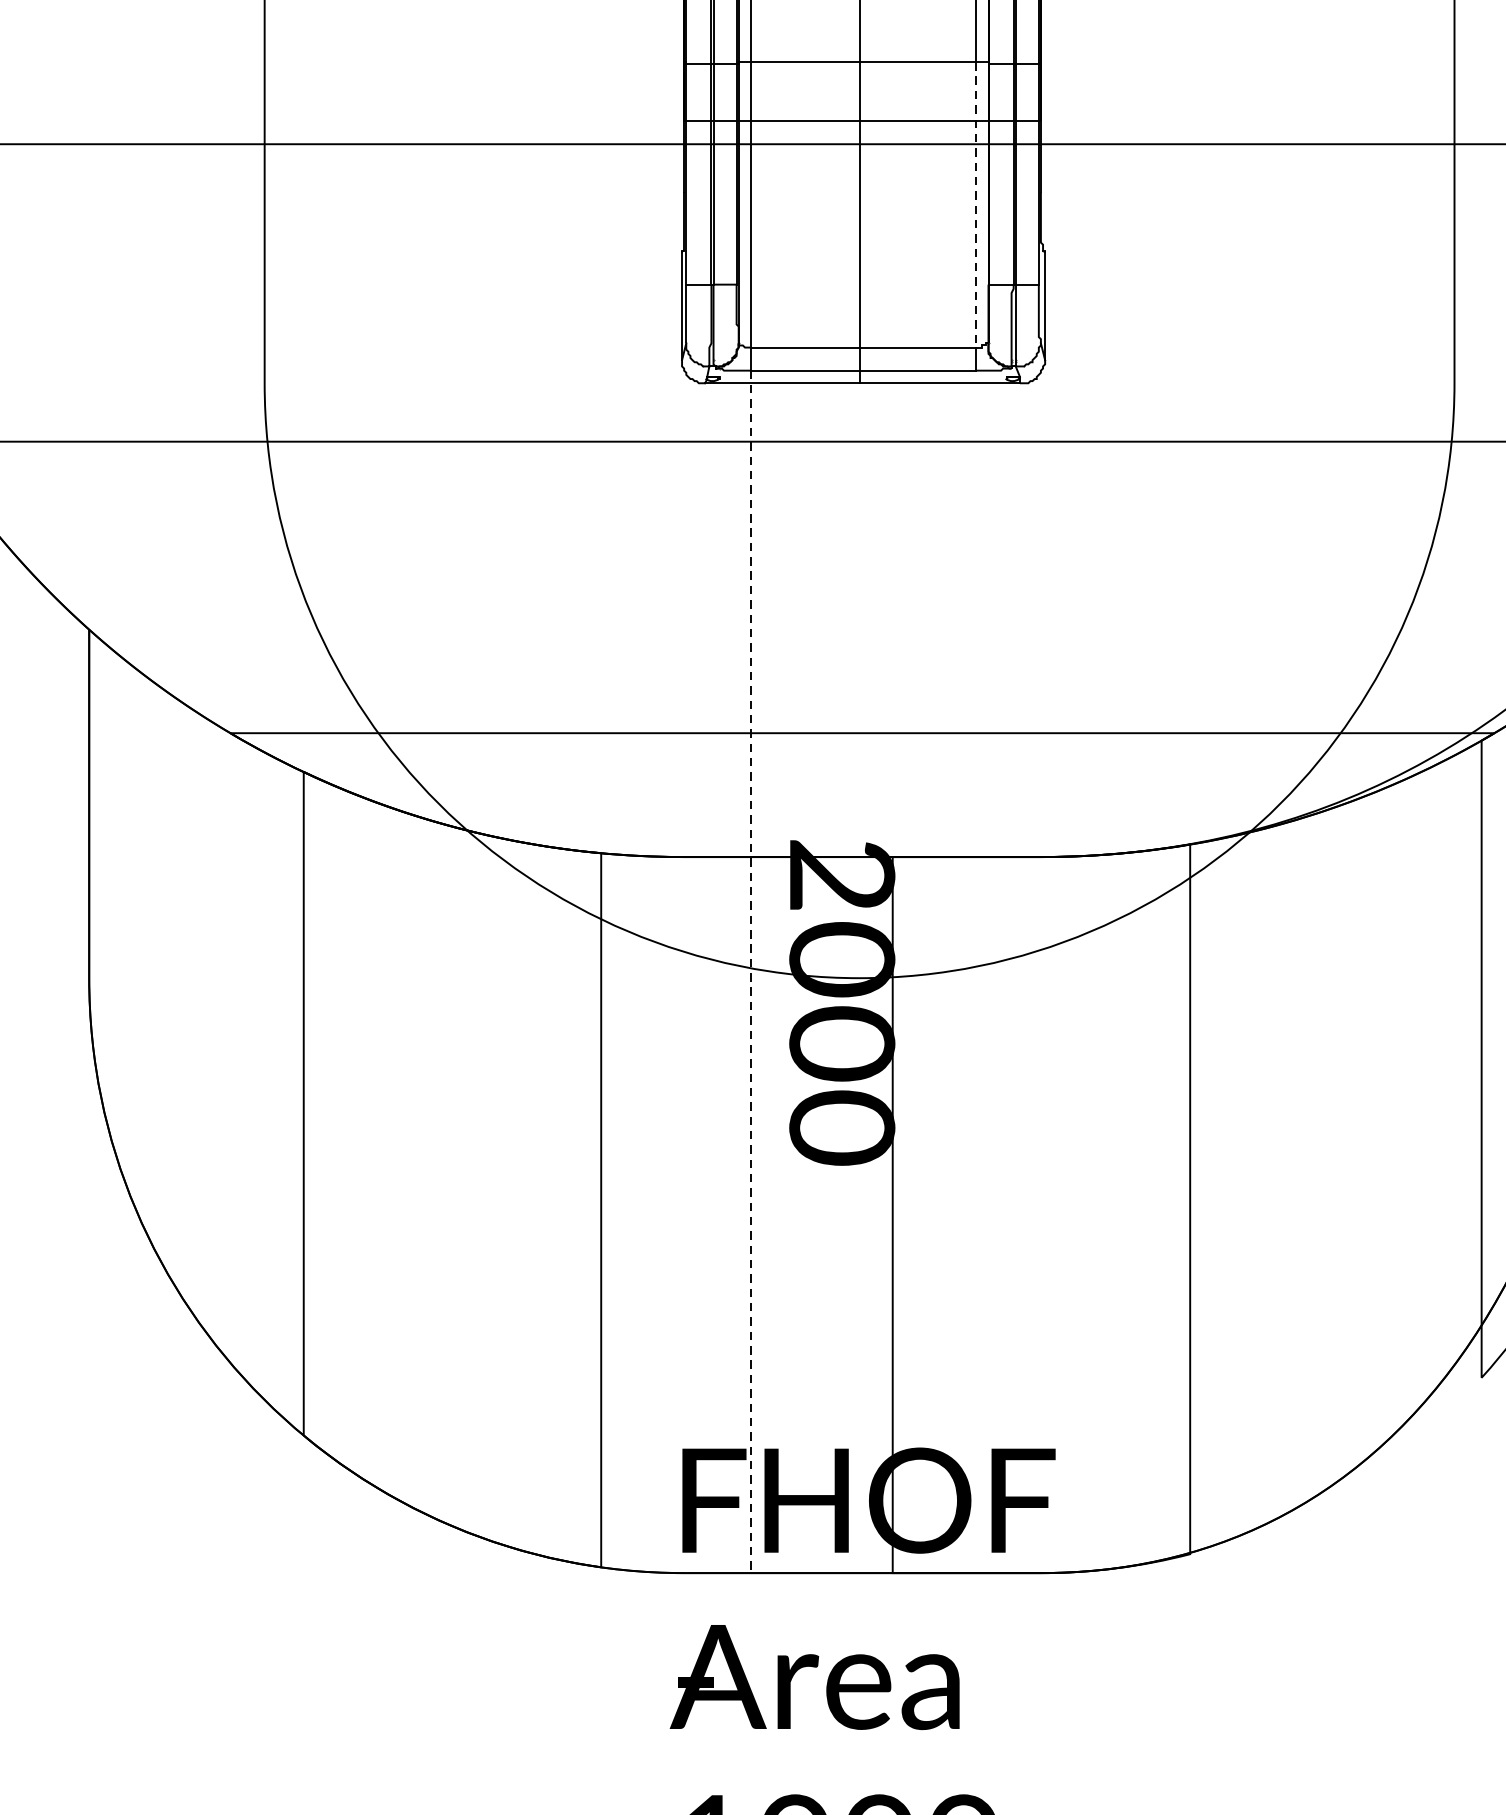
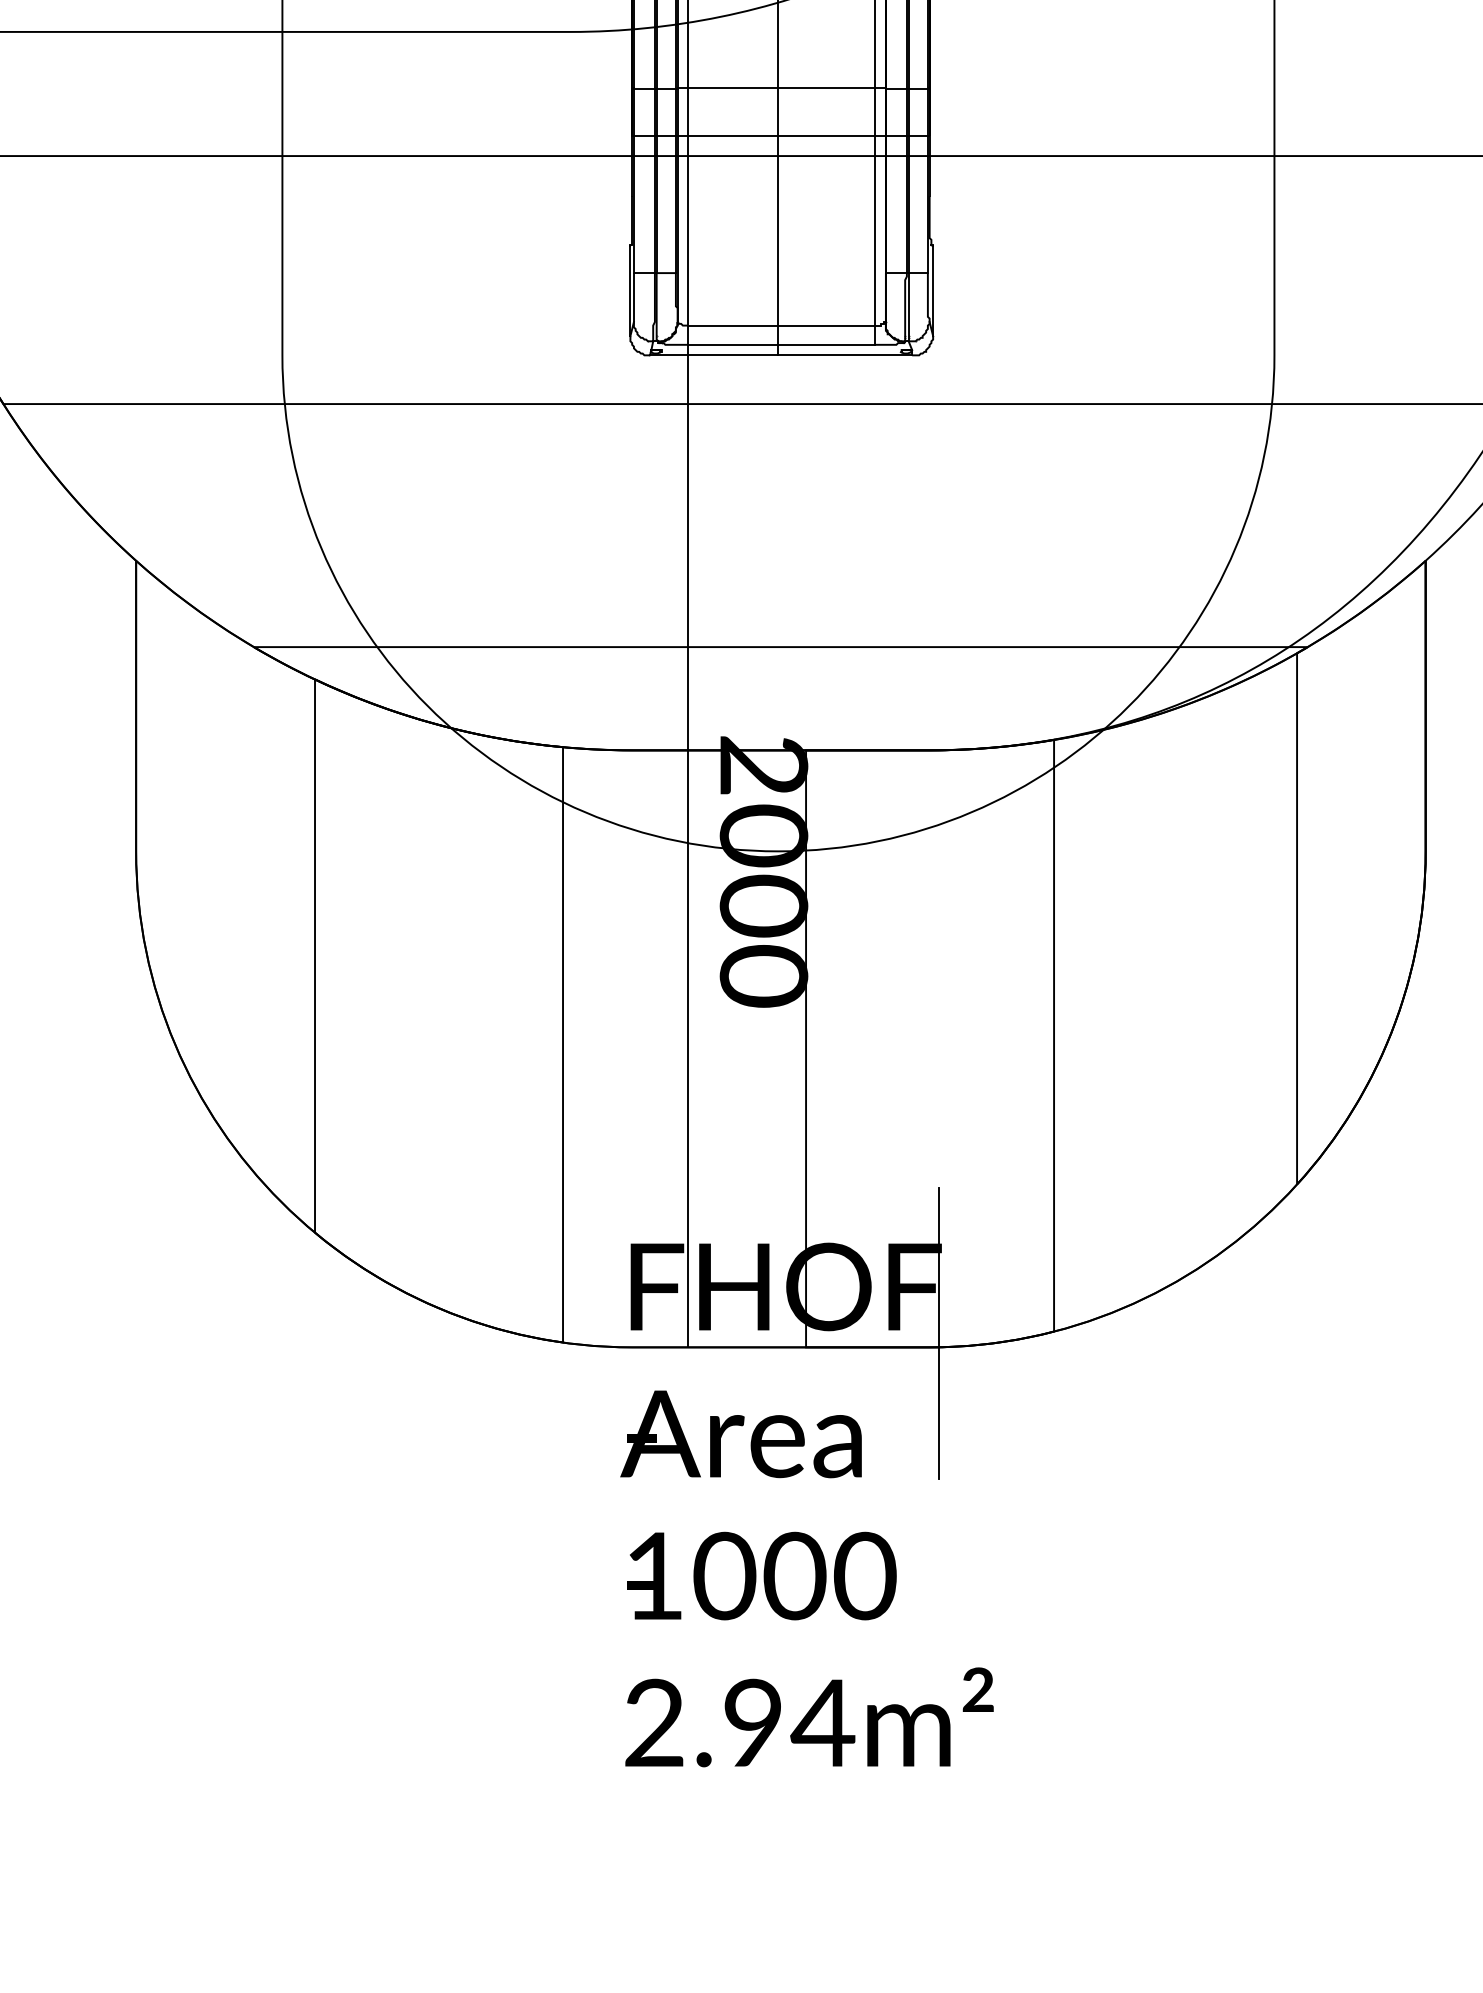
line: (976, 204) -> (875, 206), dashed -> solid
line: (751, 972) -> (688, 846), dashed -> solid
line: (1051, 1556) -> (938, 1333), added

